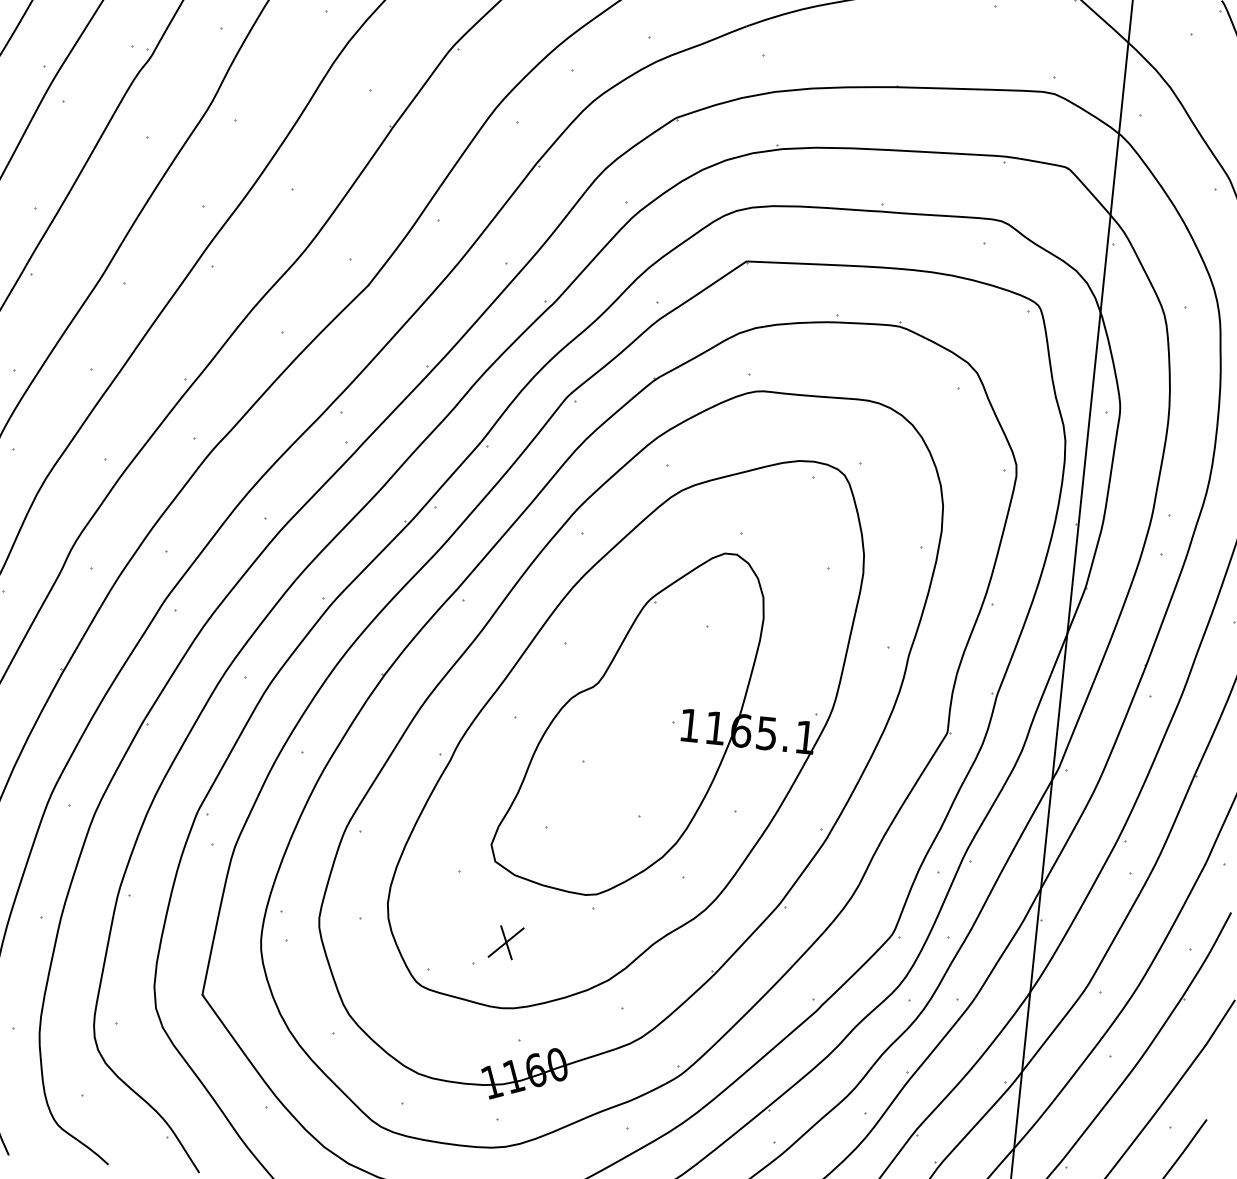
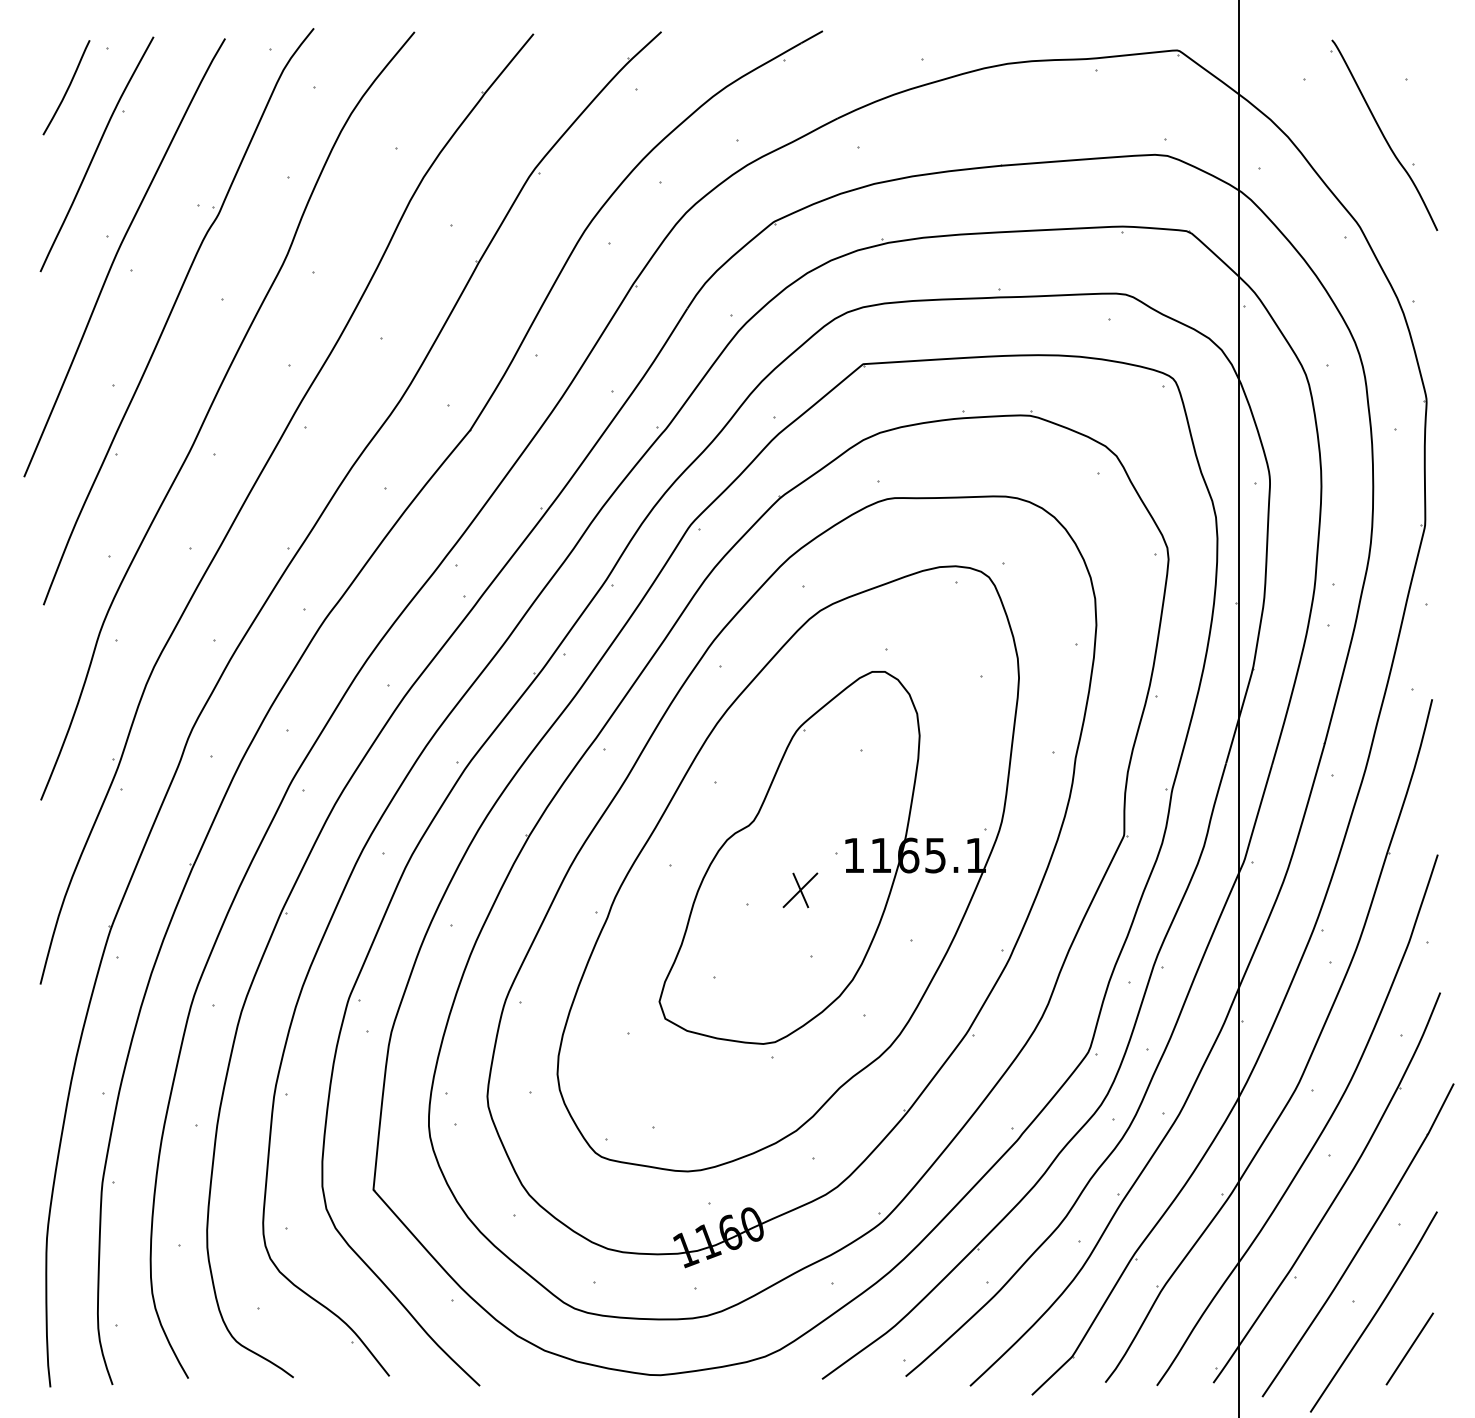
part: (506, 942) -> (800, 890), moved

